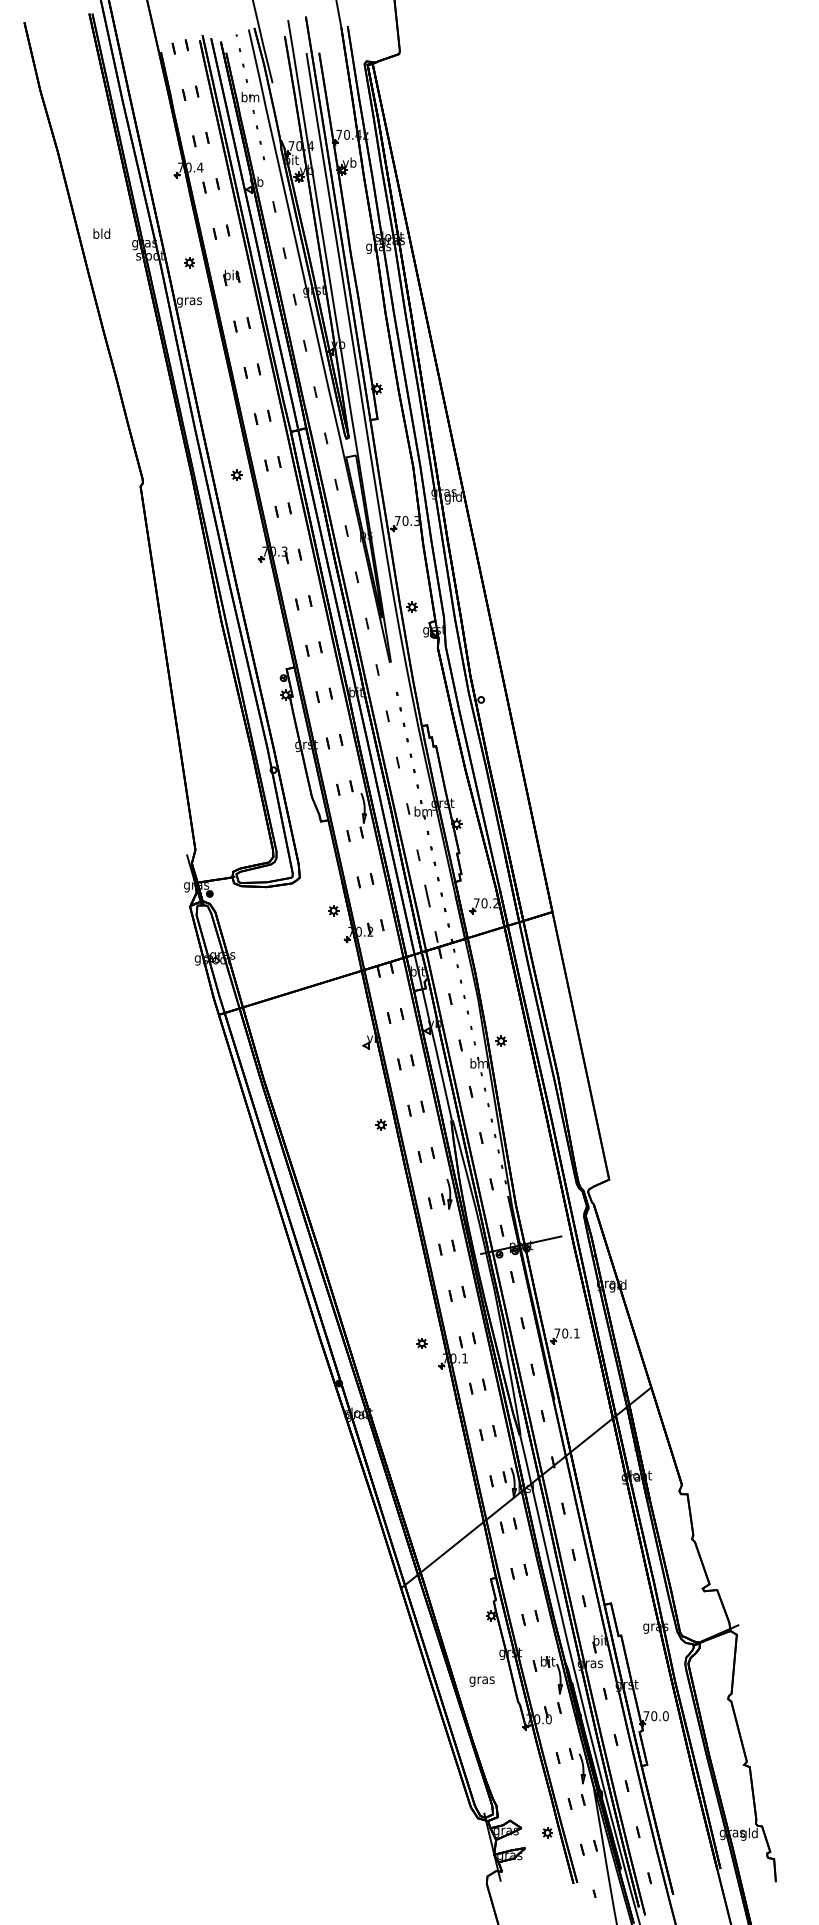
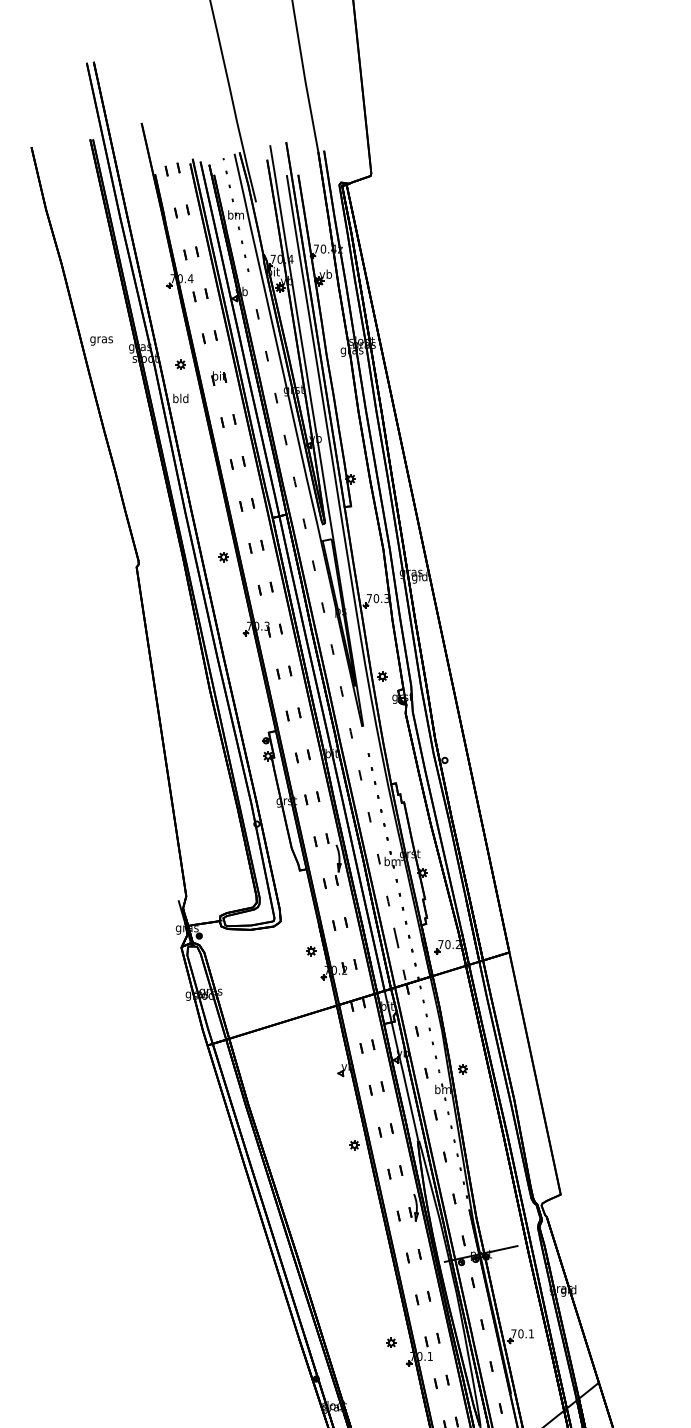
text: (101, 234) -> (101, 339), bld -> gras
text: (188, 300) -> (180, 398), gras -> bld

